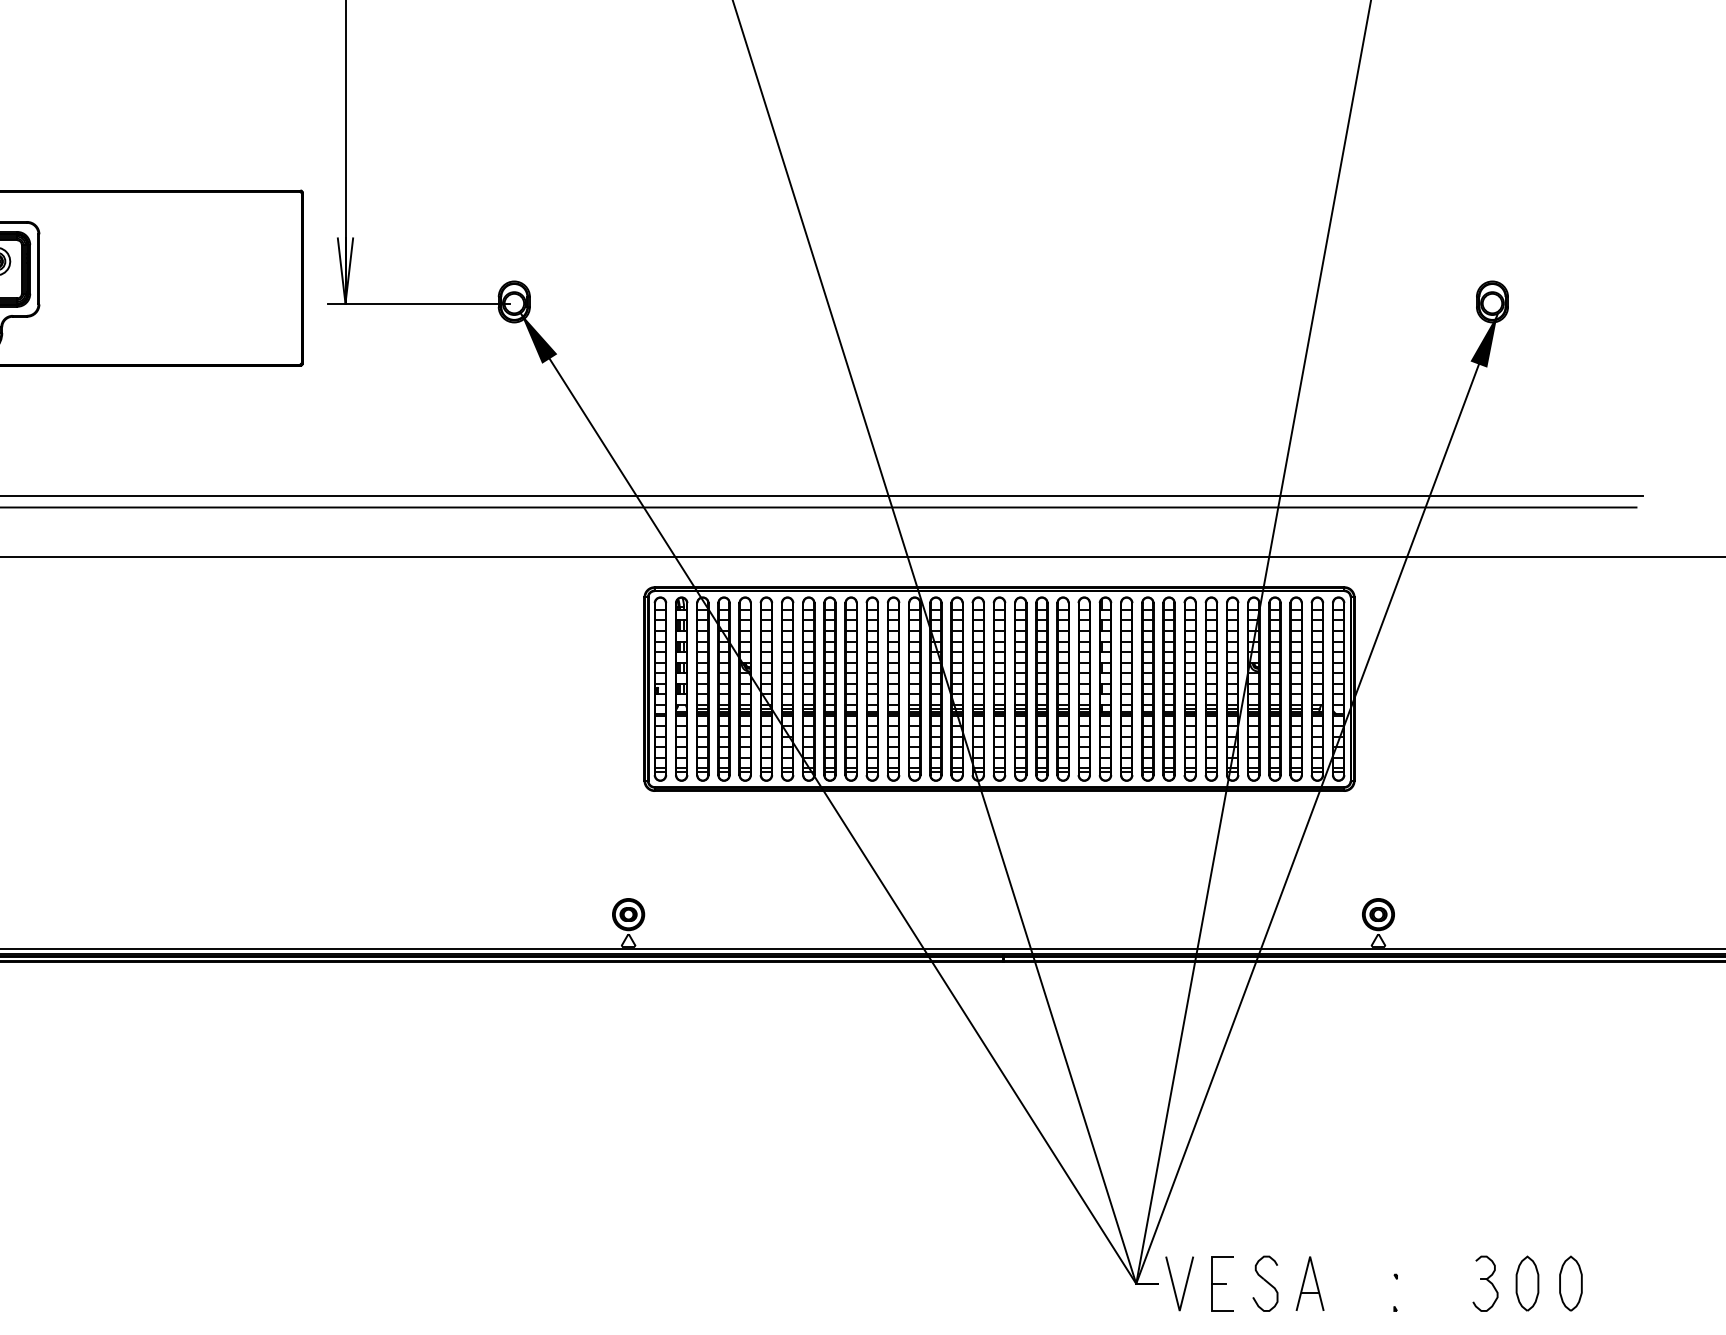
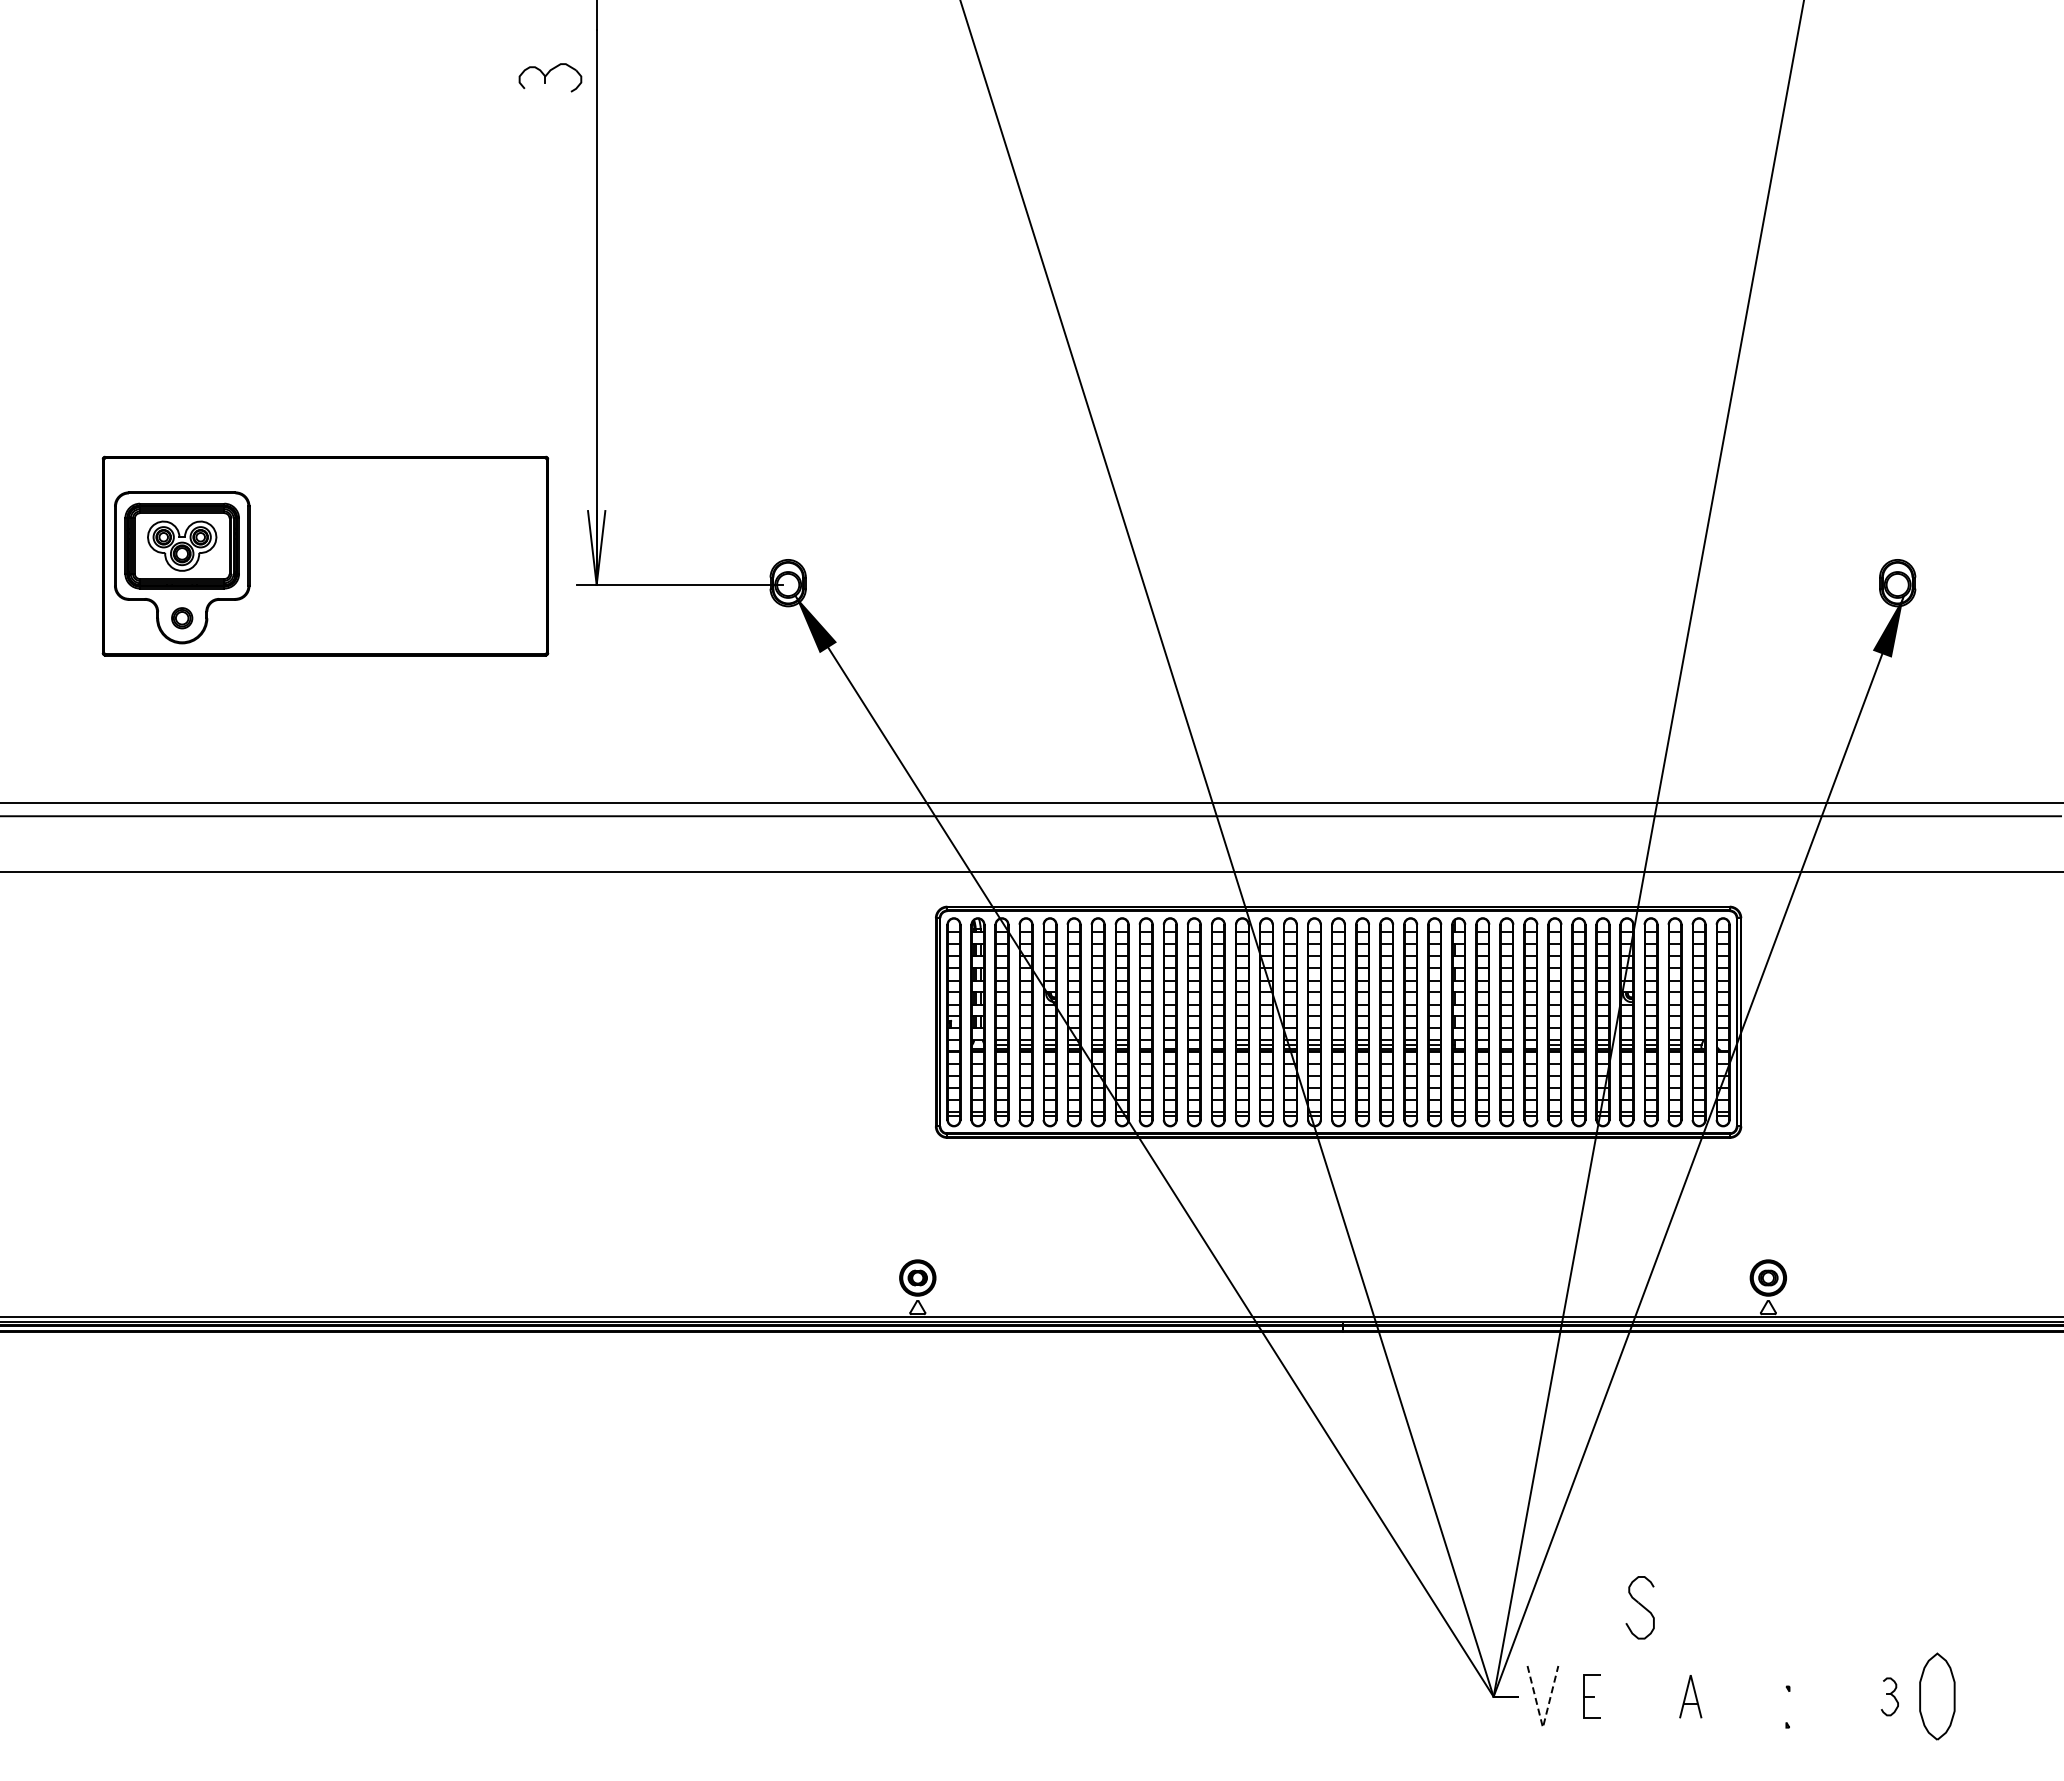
part: (1222, 1283) -> (1591, 1696), size x0.7
part: (1264, 1283) -> (1639, 1607), moved
part: (1309, 1283) -> (1690, 1696), size x0.7
part: (1485, 1283) -> (1889, 1696), size x0.6
part: (1527, 1283) -> (1937, 1696), size x1.4
part: (1570, 1283) -> (1986, 1696), removed
line: (1179, 1310) -> (1542, 1727), solid -> dashed

